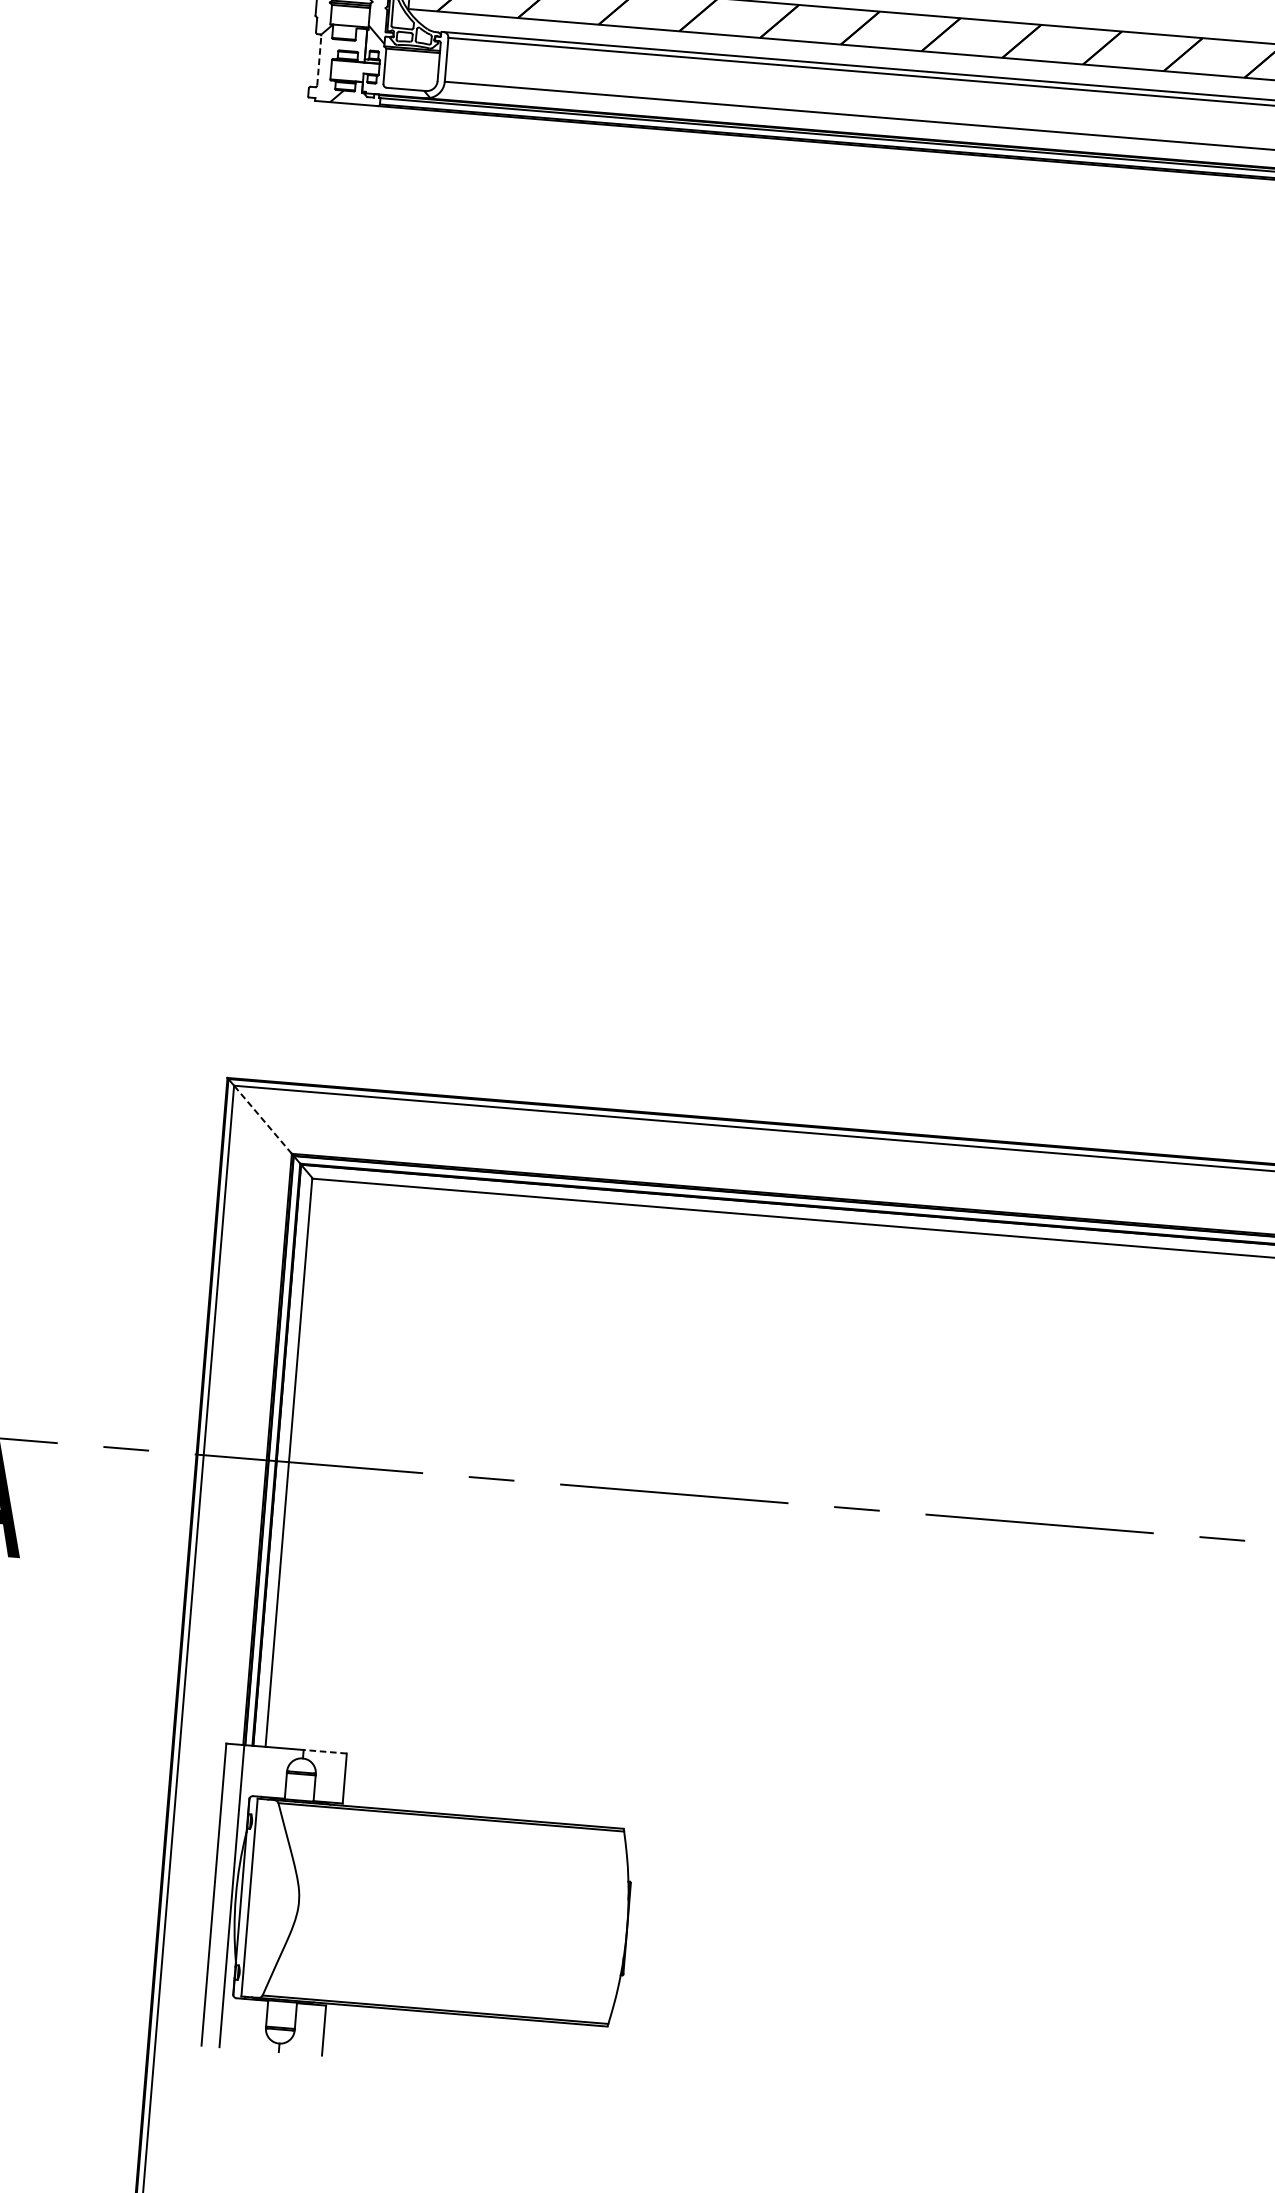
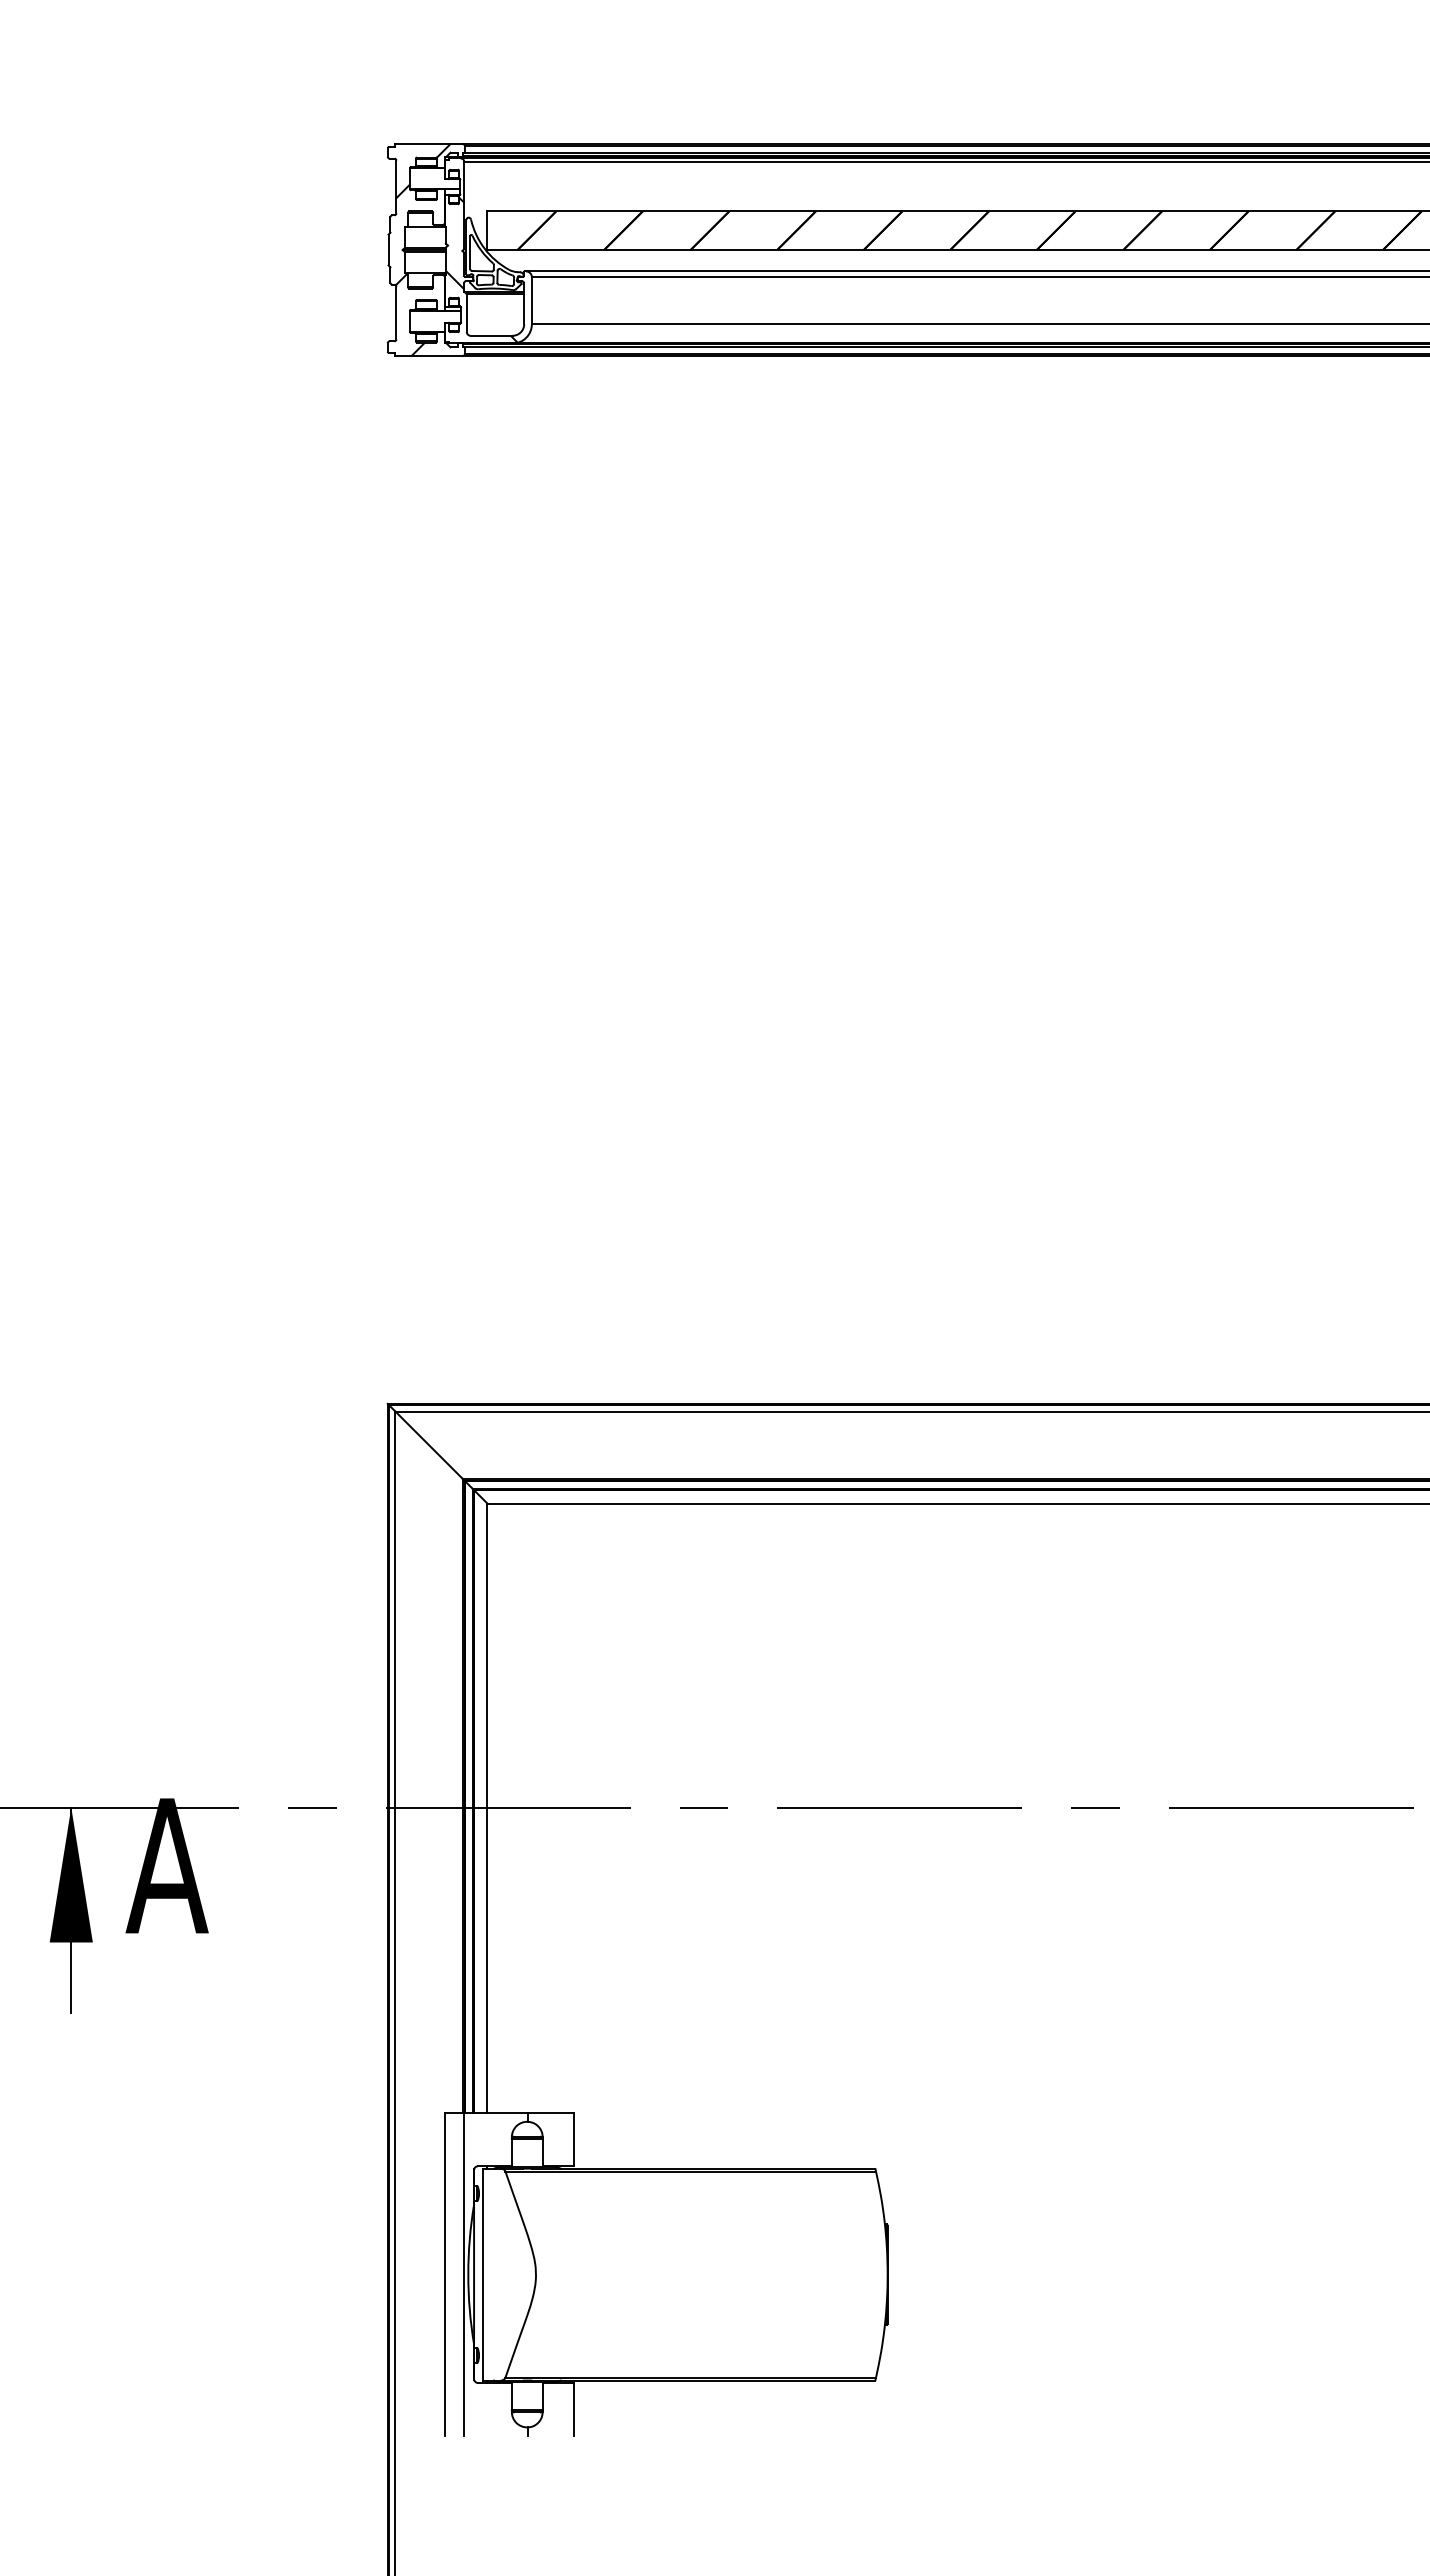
line: (319, 60) -> (396, 312), dashed -> solid
line: (263, 1119) -> (429, 1445), dashed -> solid
line: (325, 1751) -> (550, 2112), dashed -> solid

